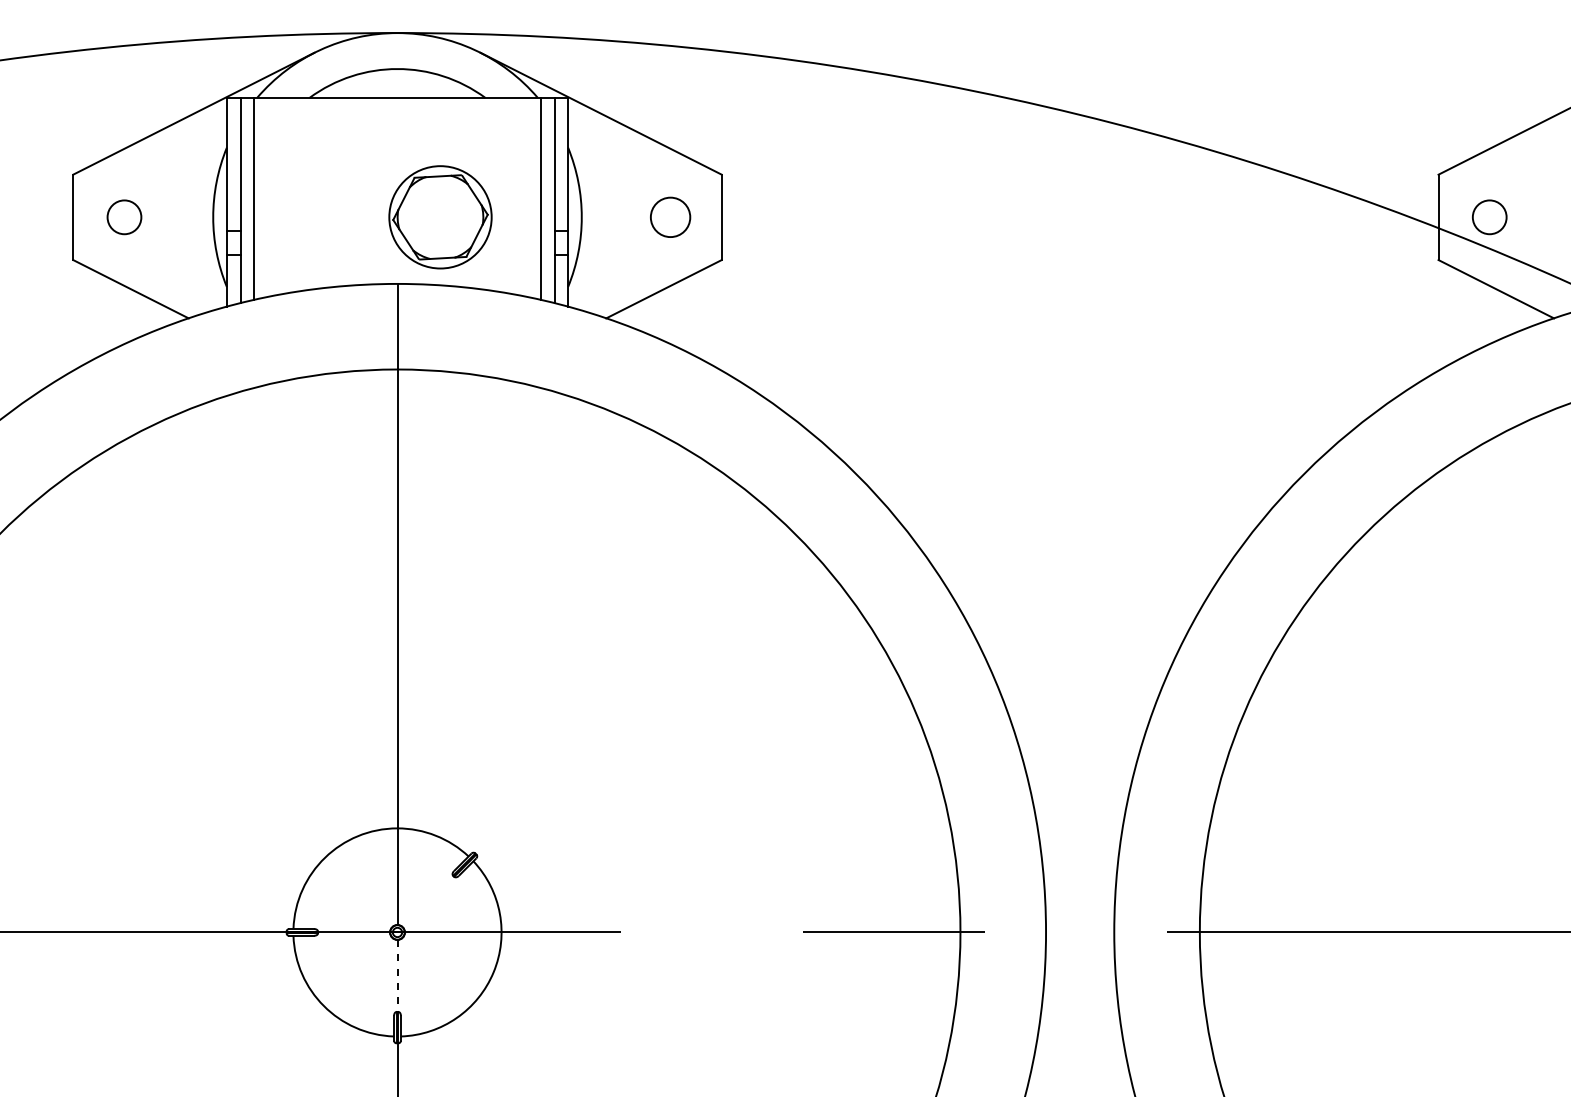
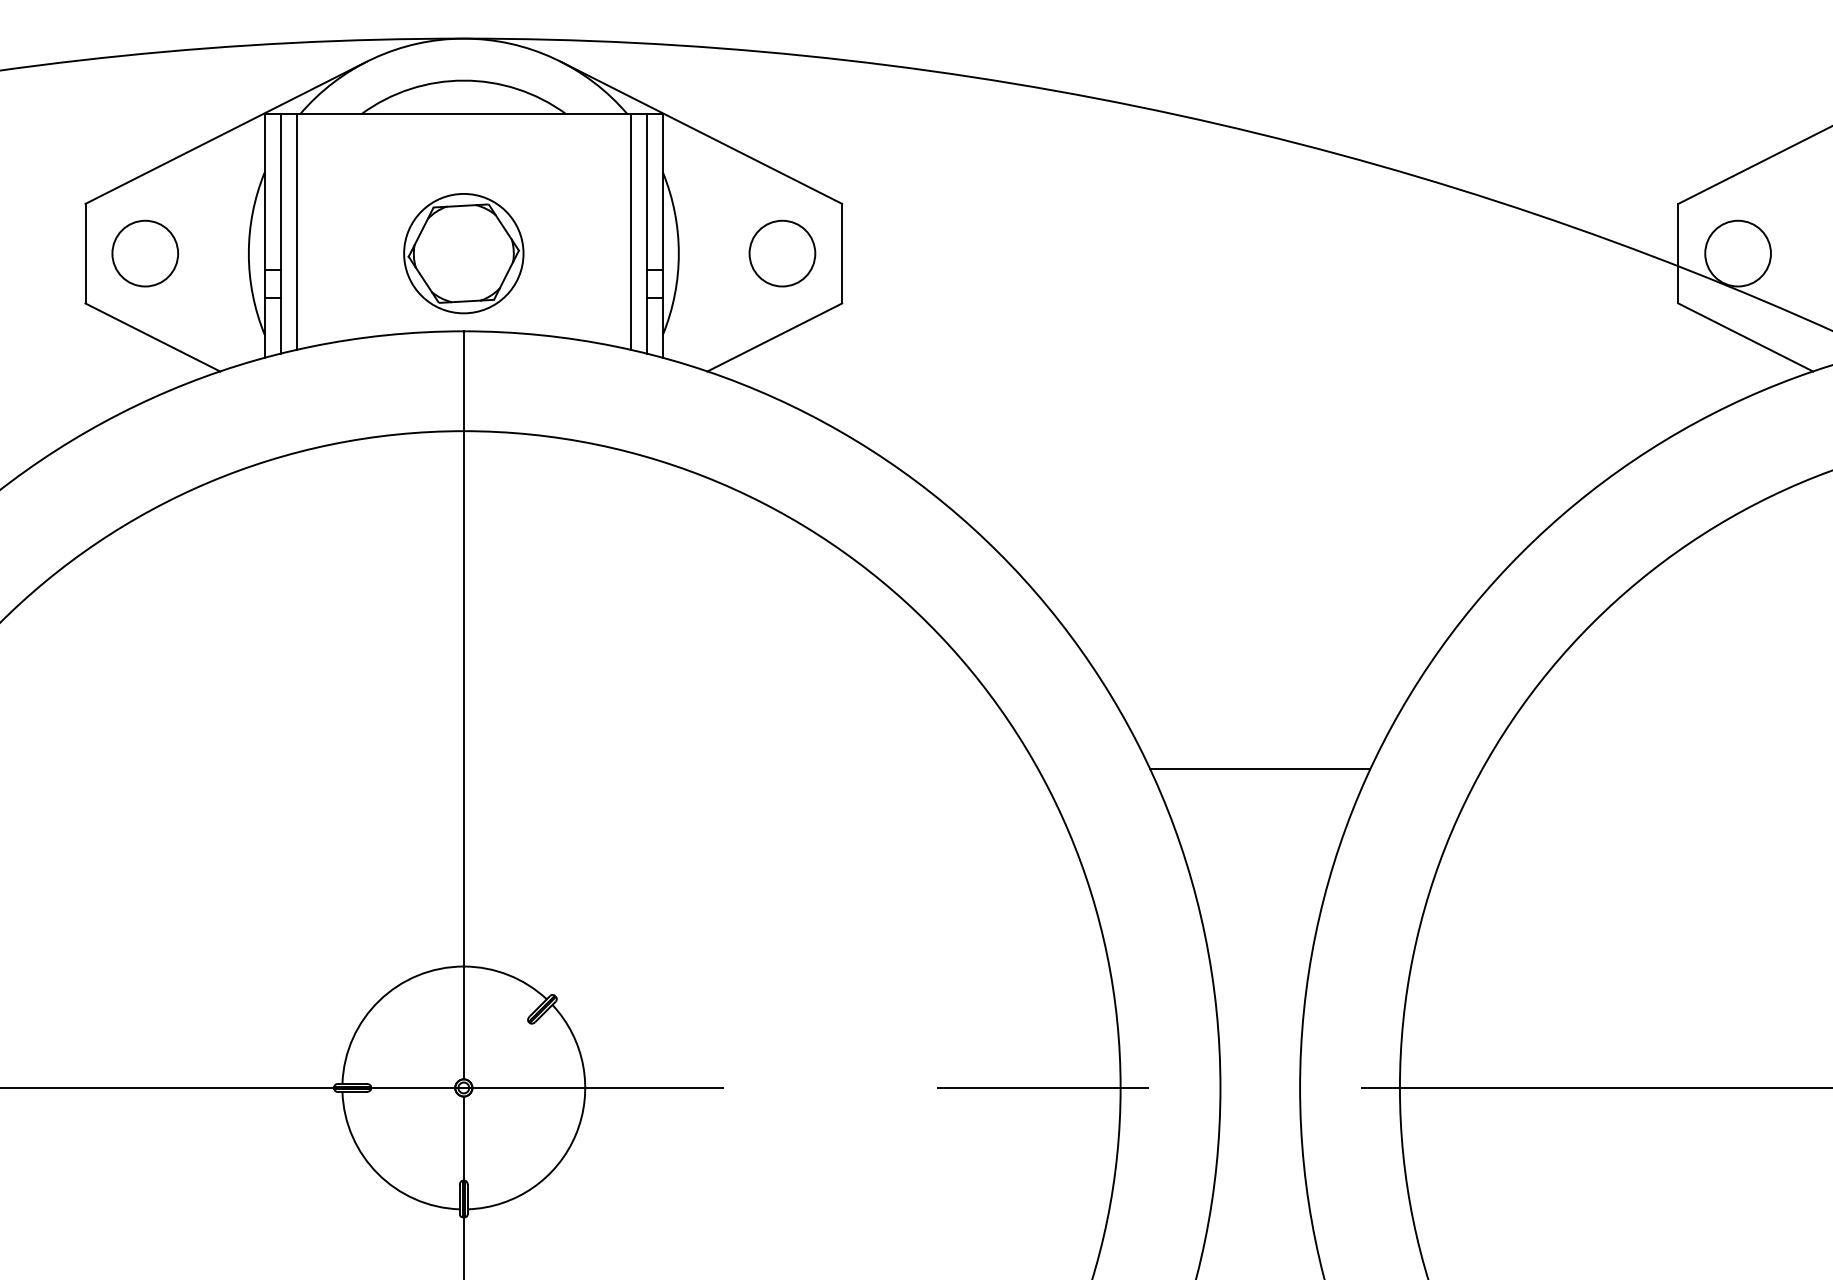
circle: (124, 217) -> (145, 253), size x1.67
part: (440, 217) -> (463, 253), moved
circle: (670, 217) -> (782, 253), size x1.43
circle: (1489, 217) -> (1737, 253), size x1.67
line: (1079, 659) -> (1259, 769), added
line: (397, 976) -> (463, 1139), dashed -> solid

